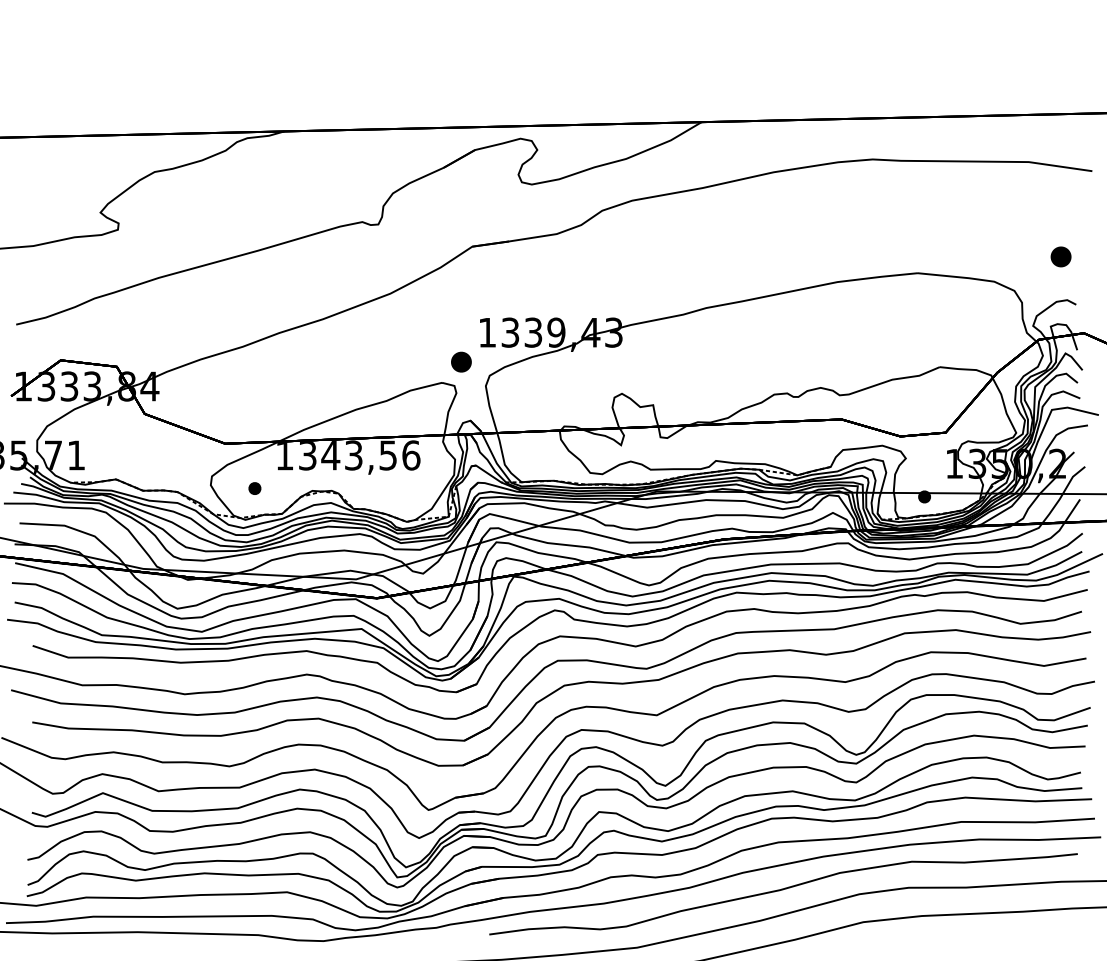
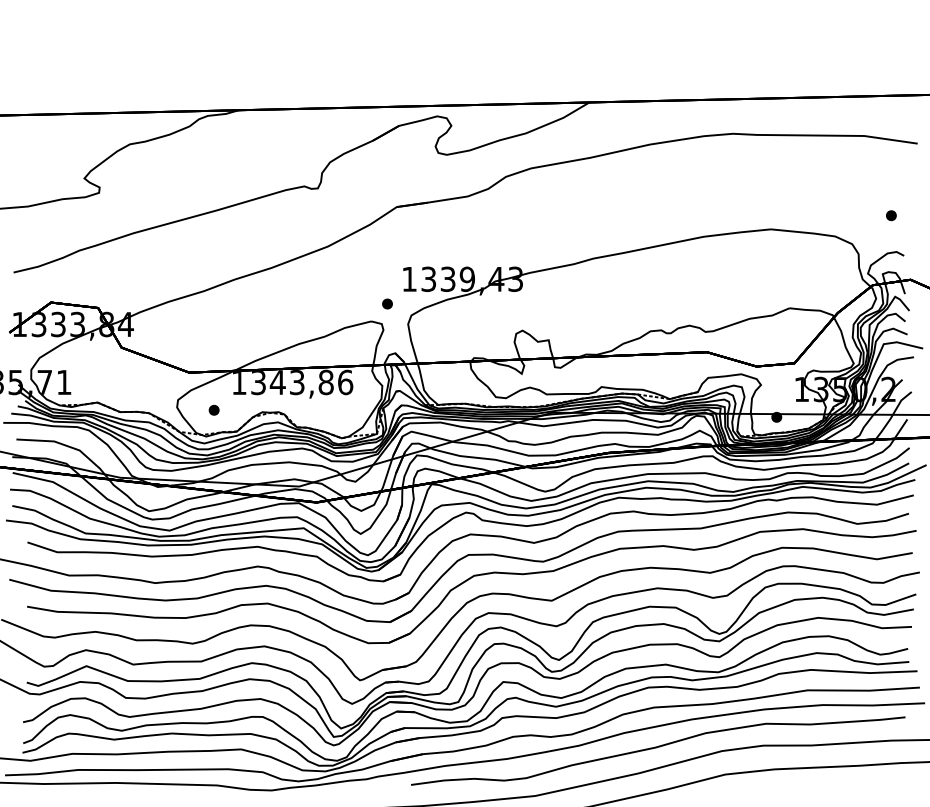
part: (1060, 256) -> (890, 215), size x0.62
part: (460, 361) -> (386, 303), size x0.62
text: (388, 455) -> (326, 382), 1343,56 -> 1343,86

